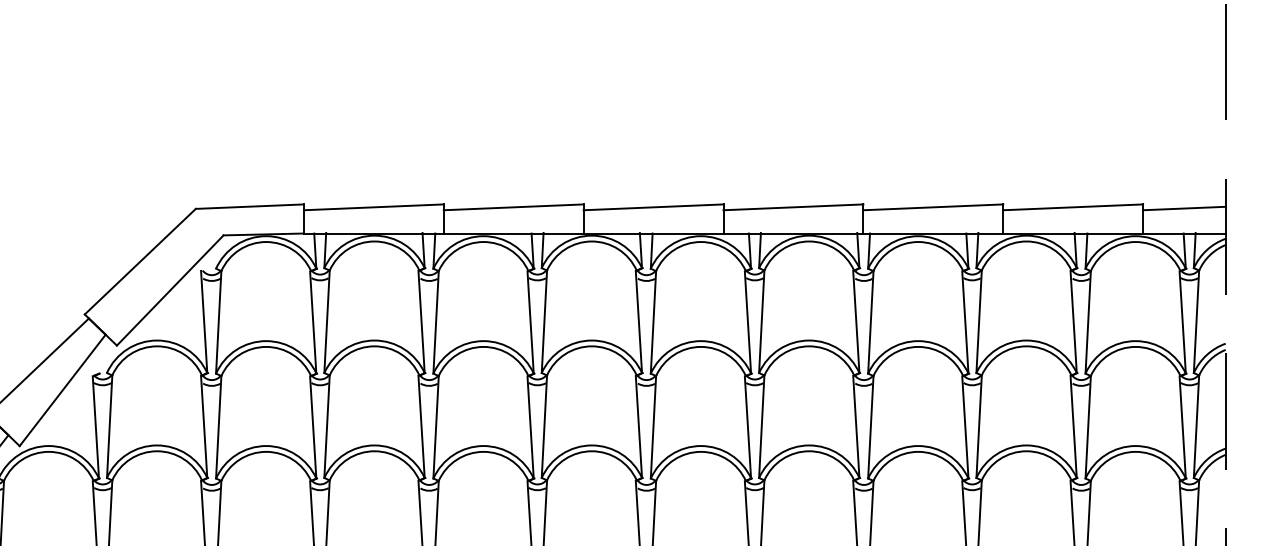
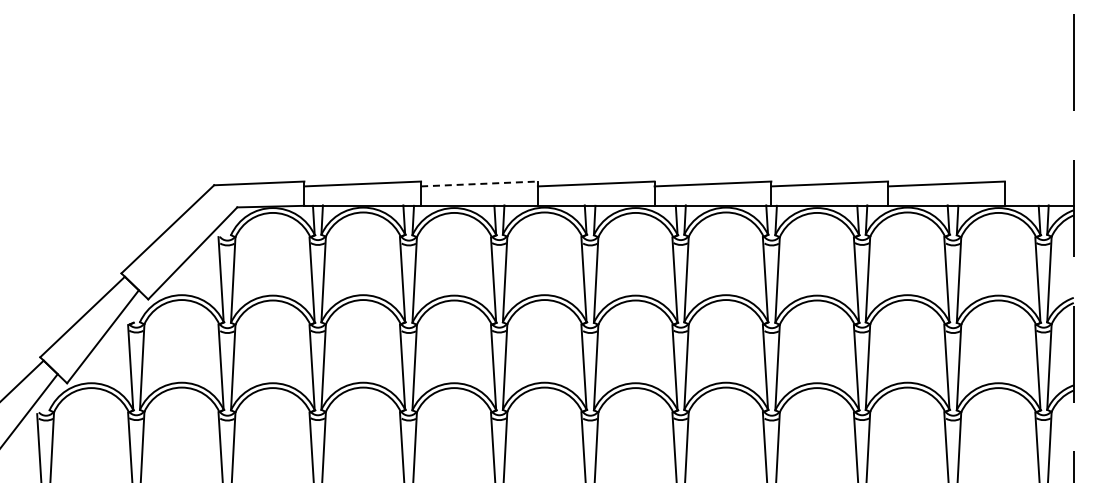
line: (513, 206) -> (479, 183), solid -> dashed
line: (1183, 207) -> (1038, 184), removed

